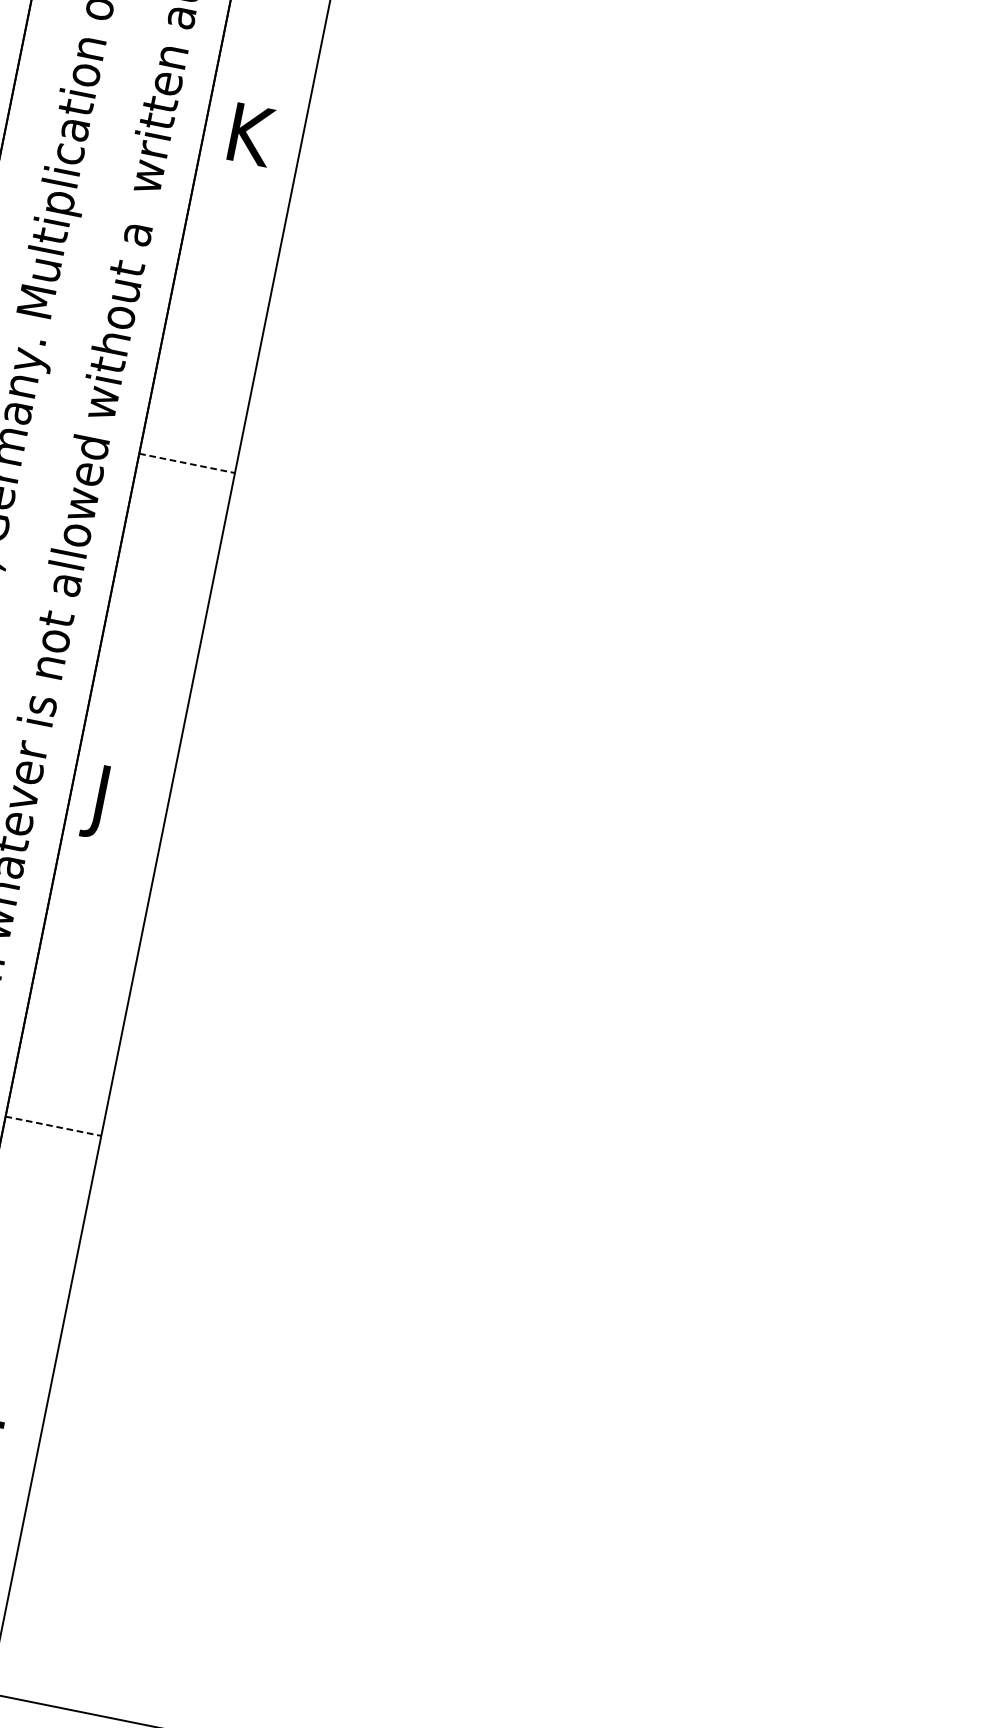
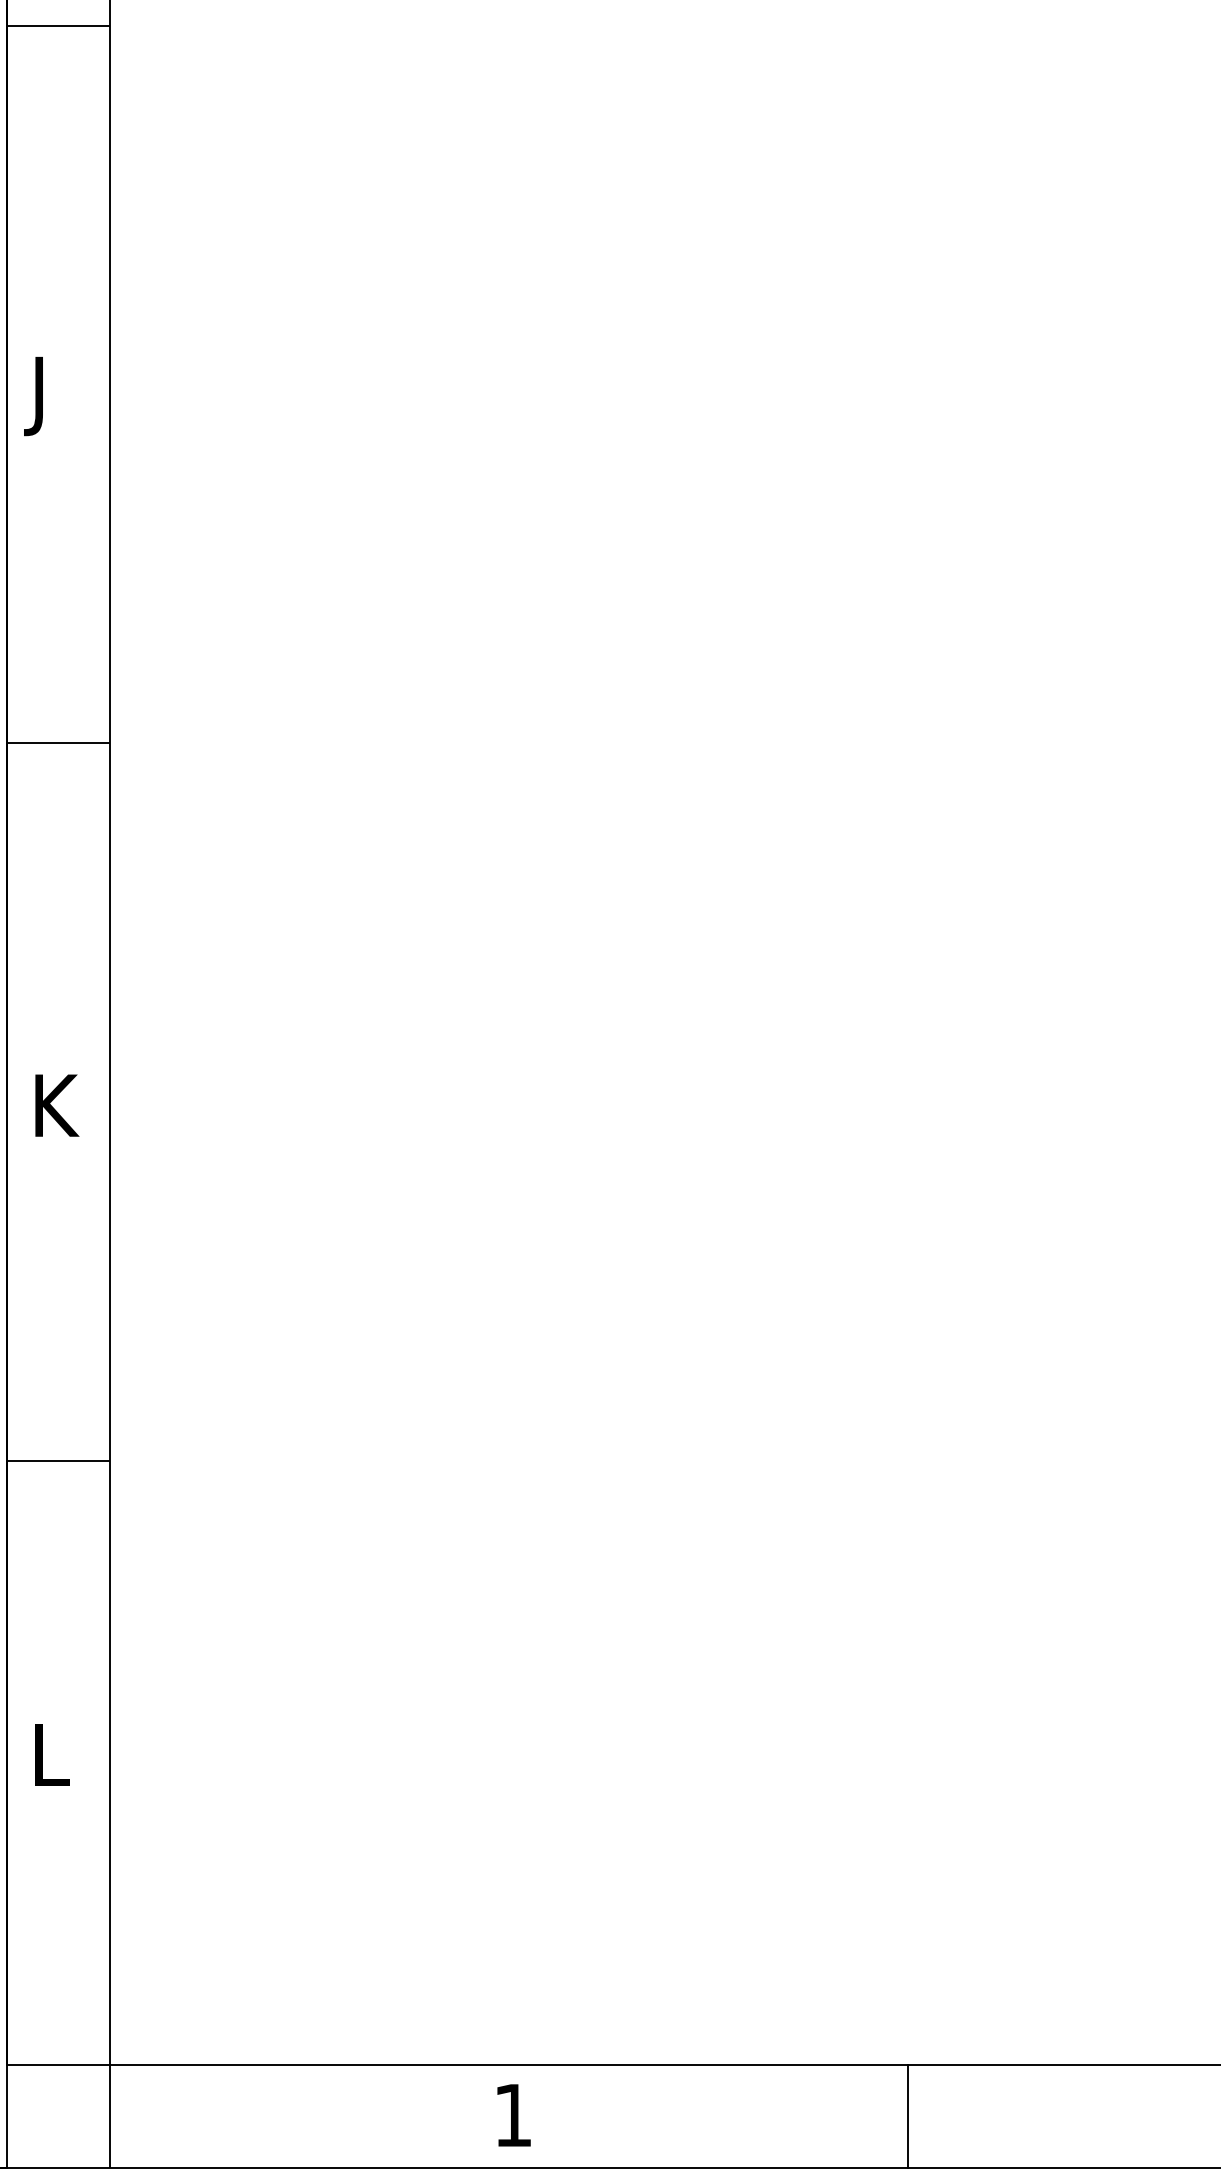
text: (245, 141) -> (51, 396), K -> J
line: (187, 463) -> (58, 743), dashed -> solid
text: (111, 803) -> (51, 1113), J -> K
line: (53, 1126) -> (58, 1461), dashed -> solid

